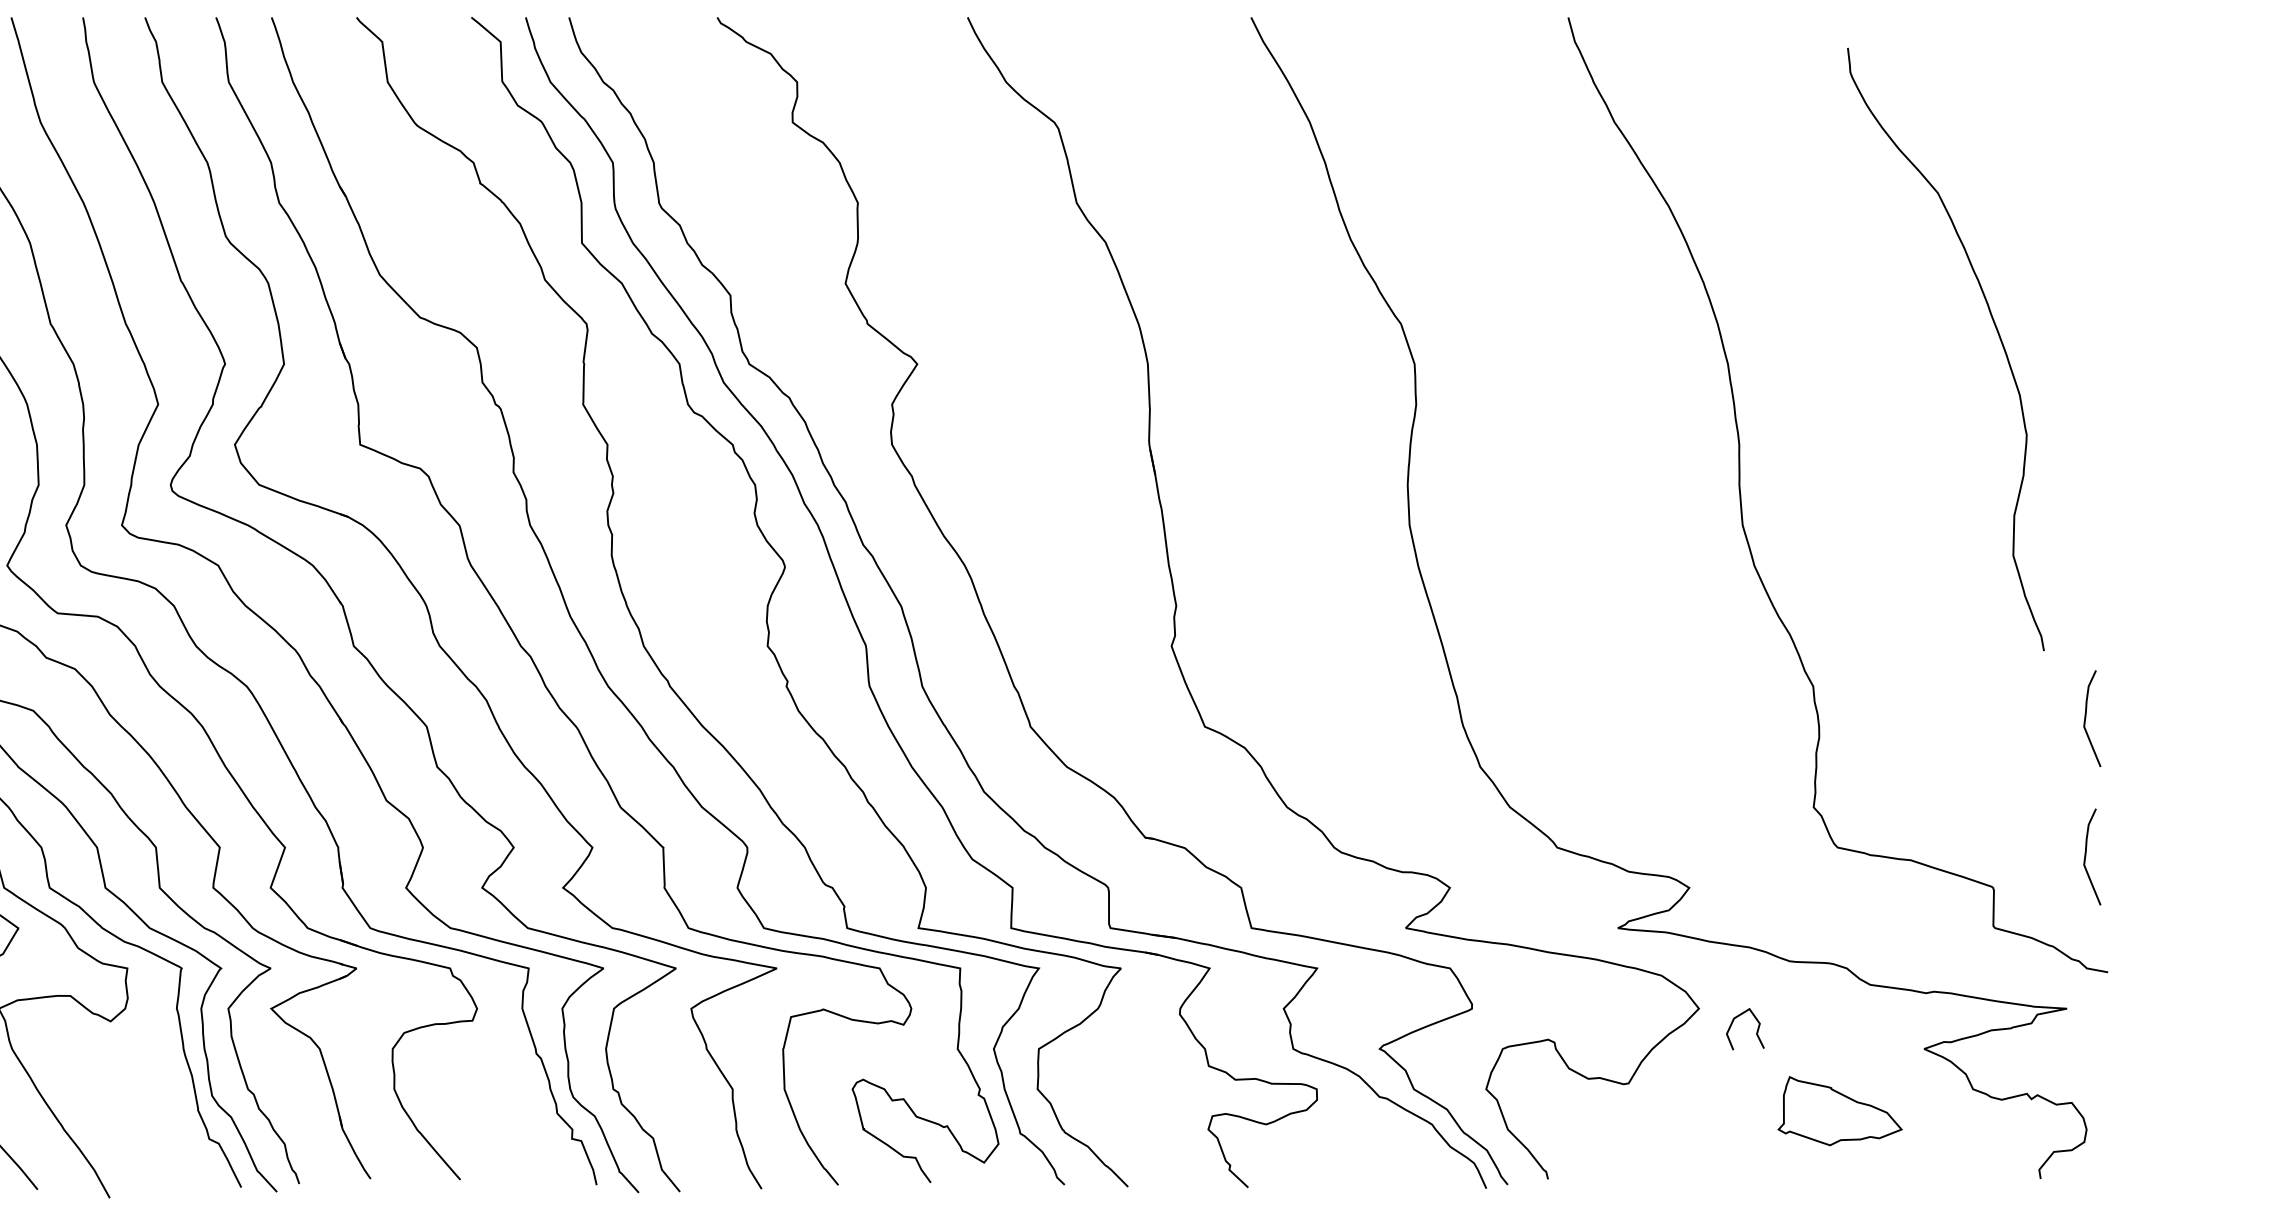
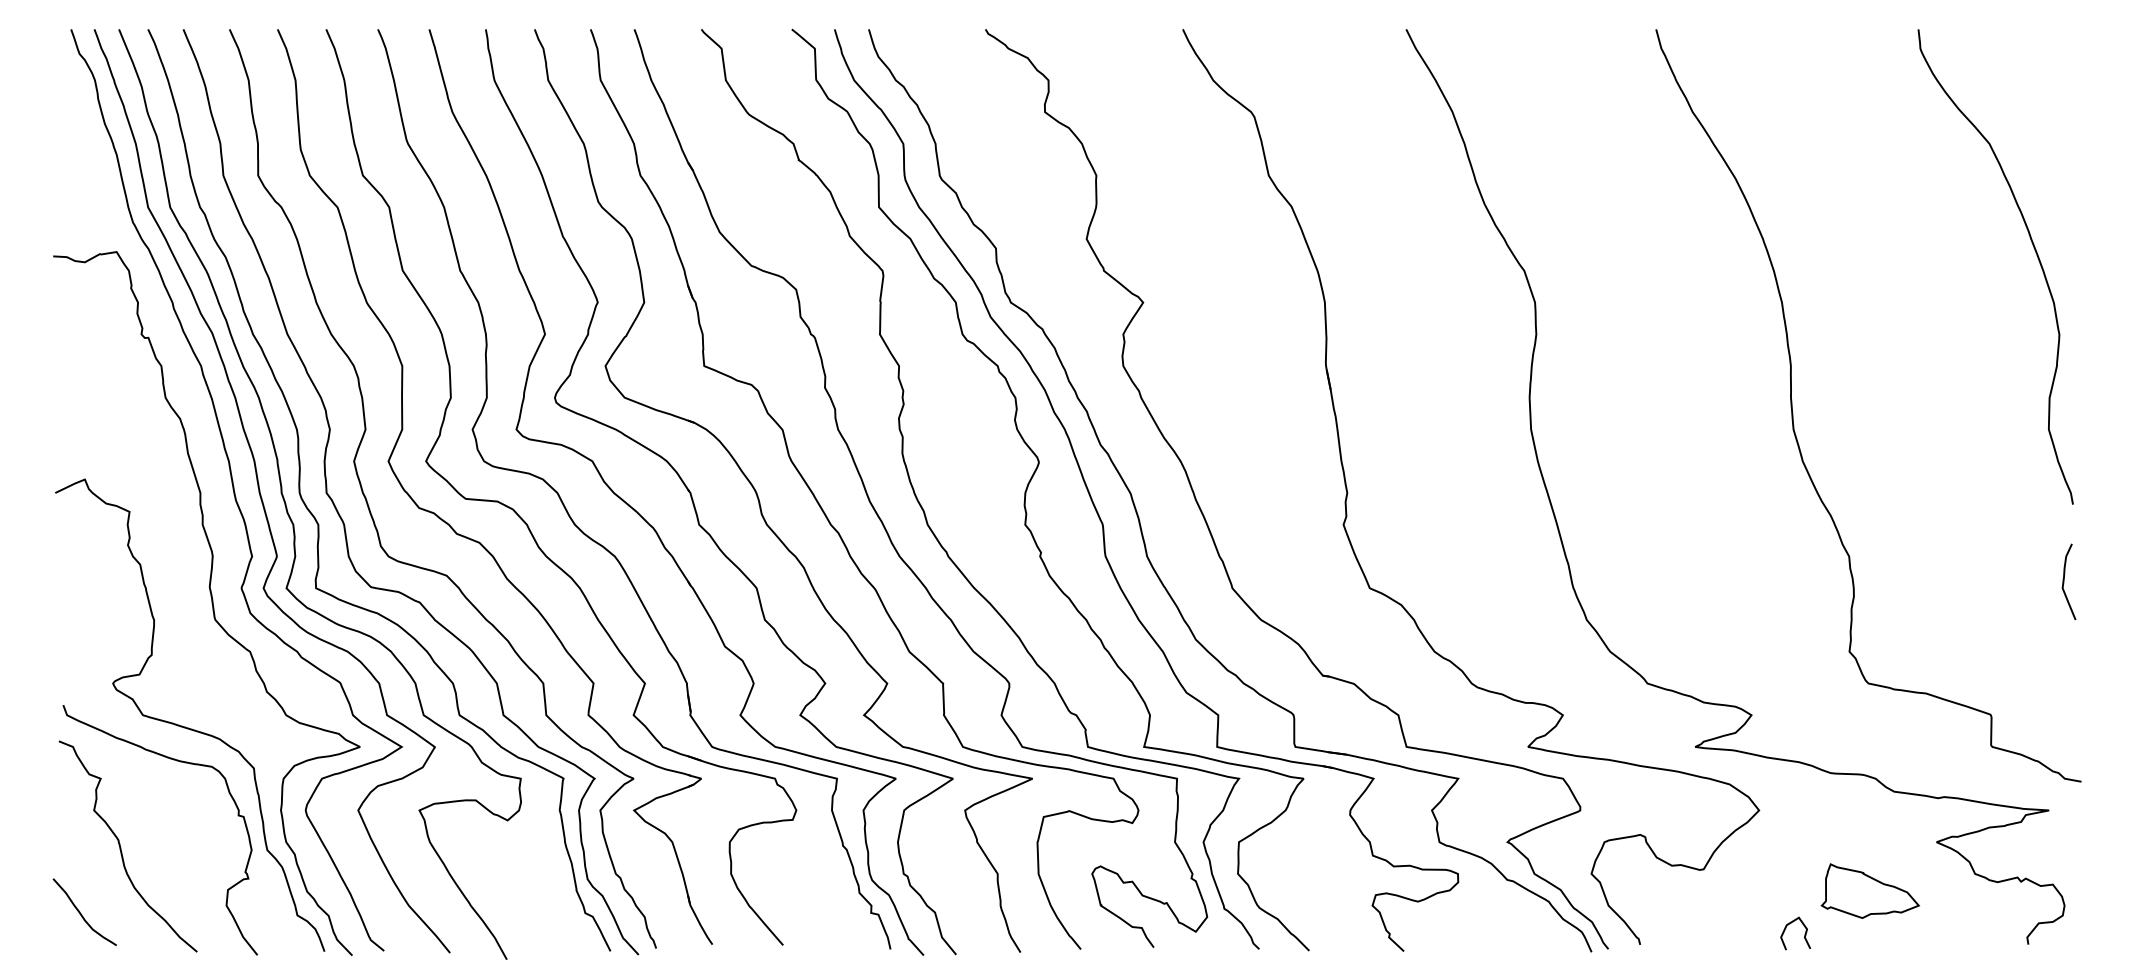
curve: (1996, 332) -> (2035, 253), moved
curve: (2086, 856) -> (2064, 690), removed
curve: (1756, 1030) -> (1804, 934), moved

